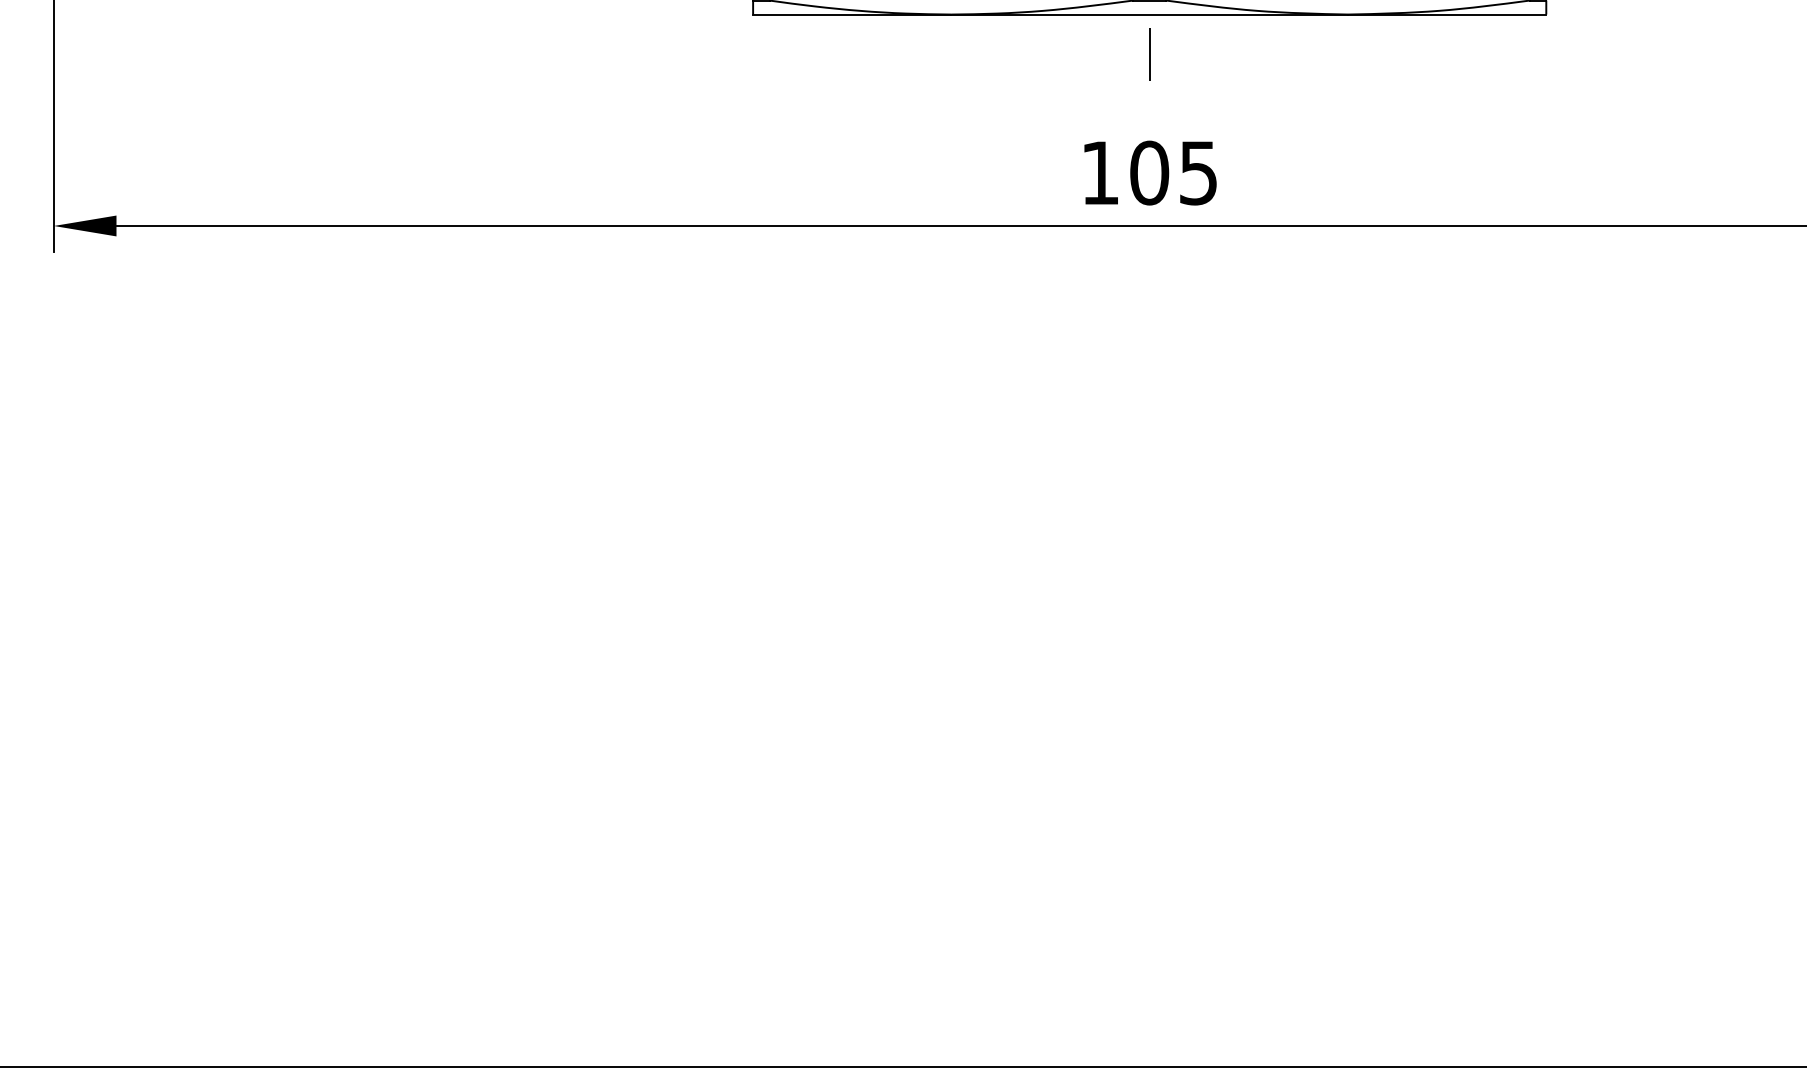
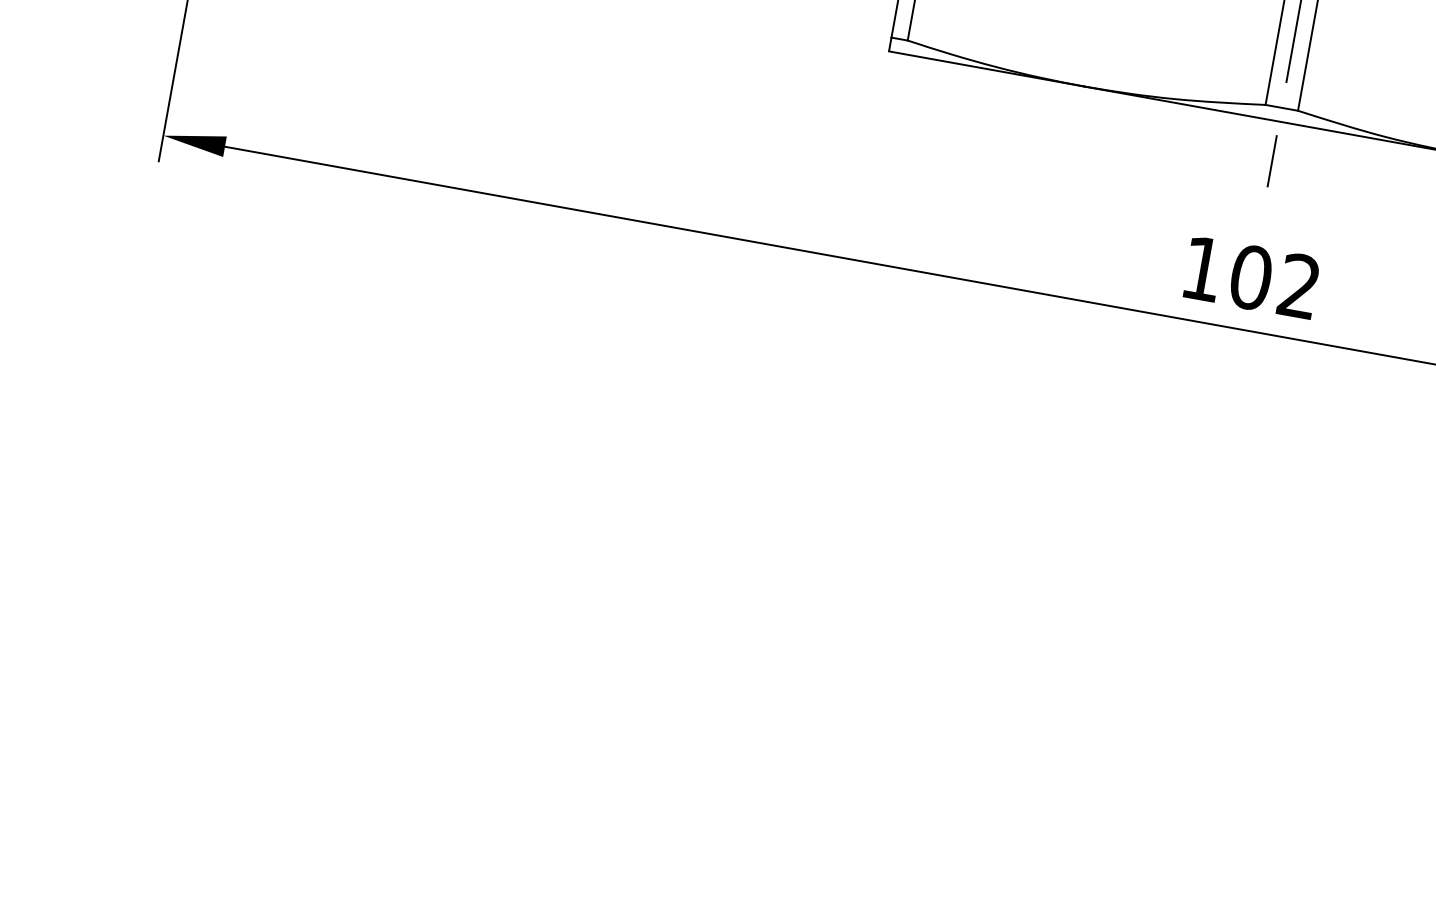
text: (1198, 172) -> (1299, 285), 105 -> 102

